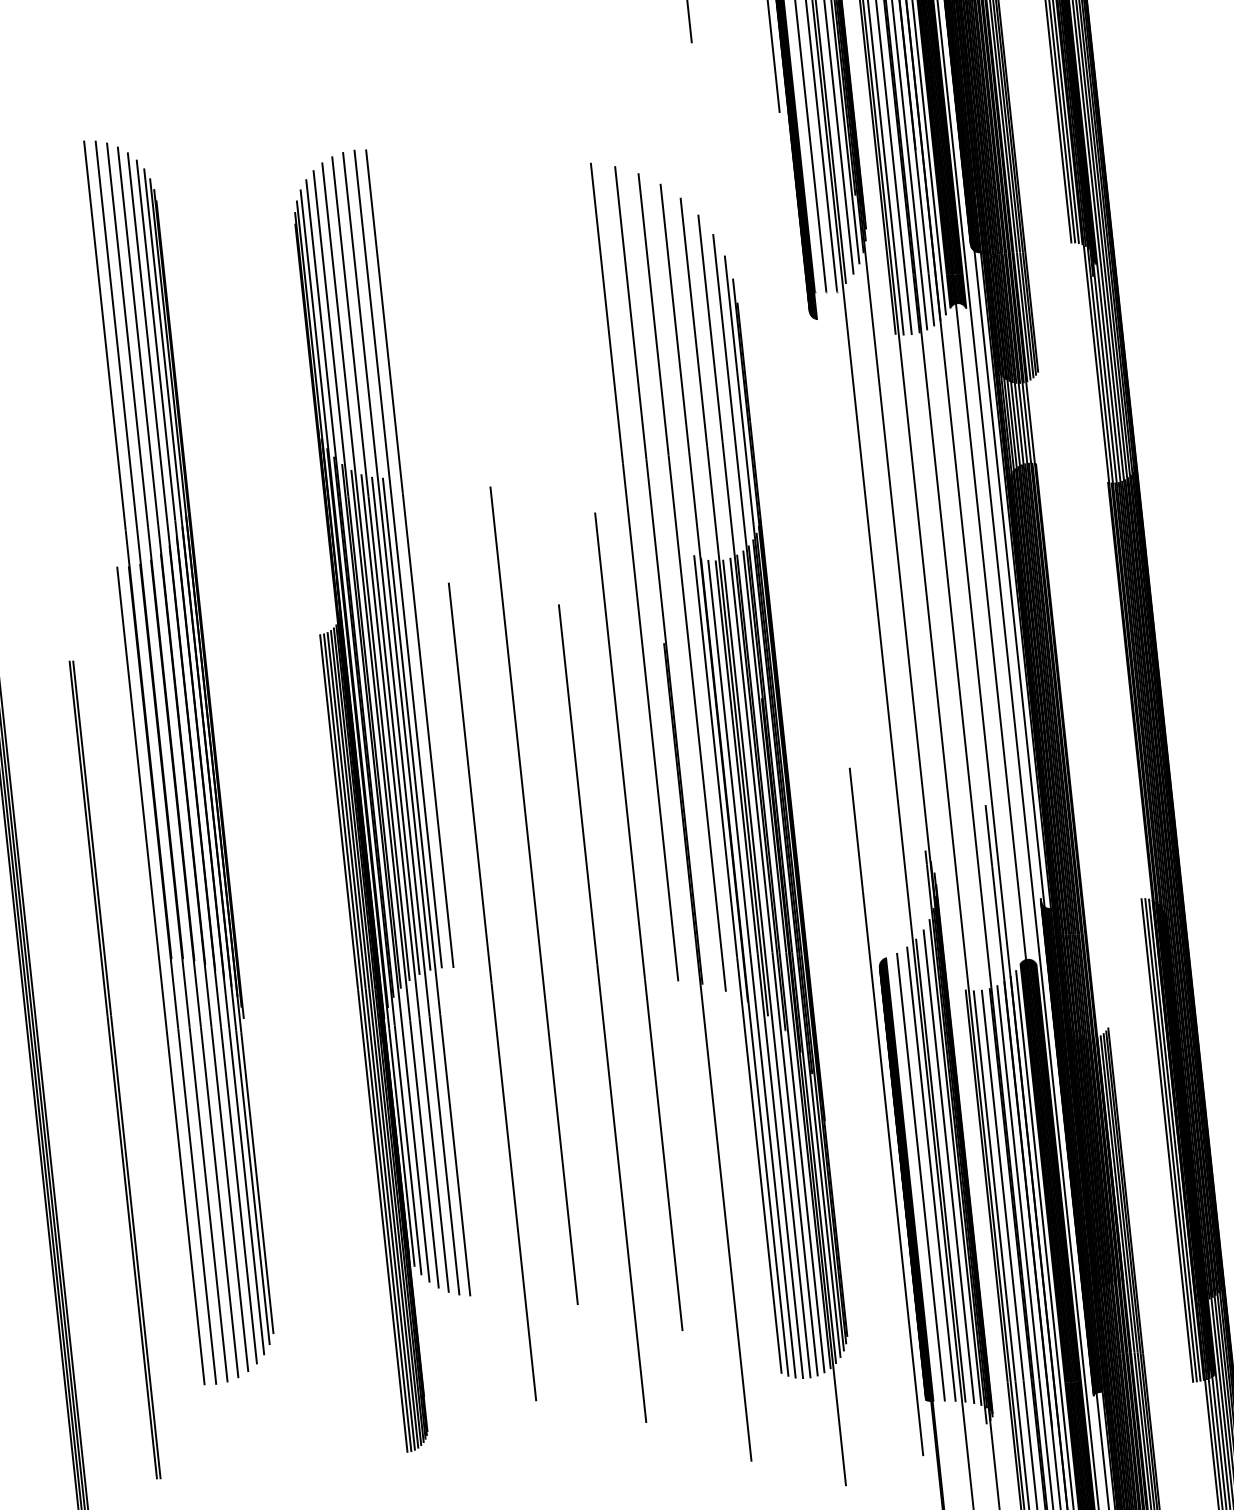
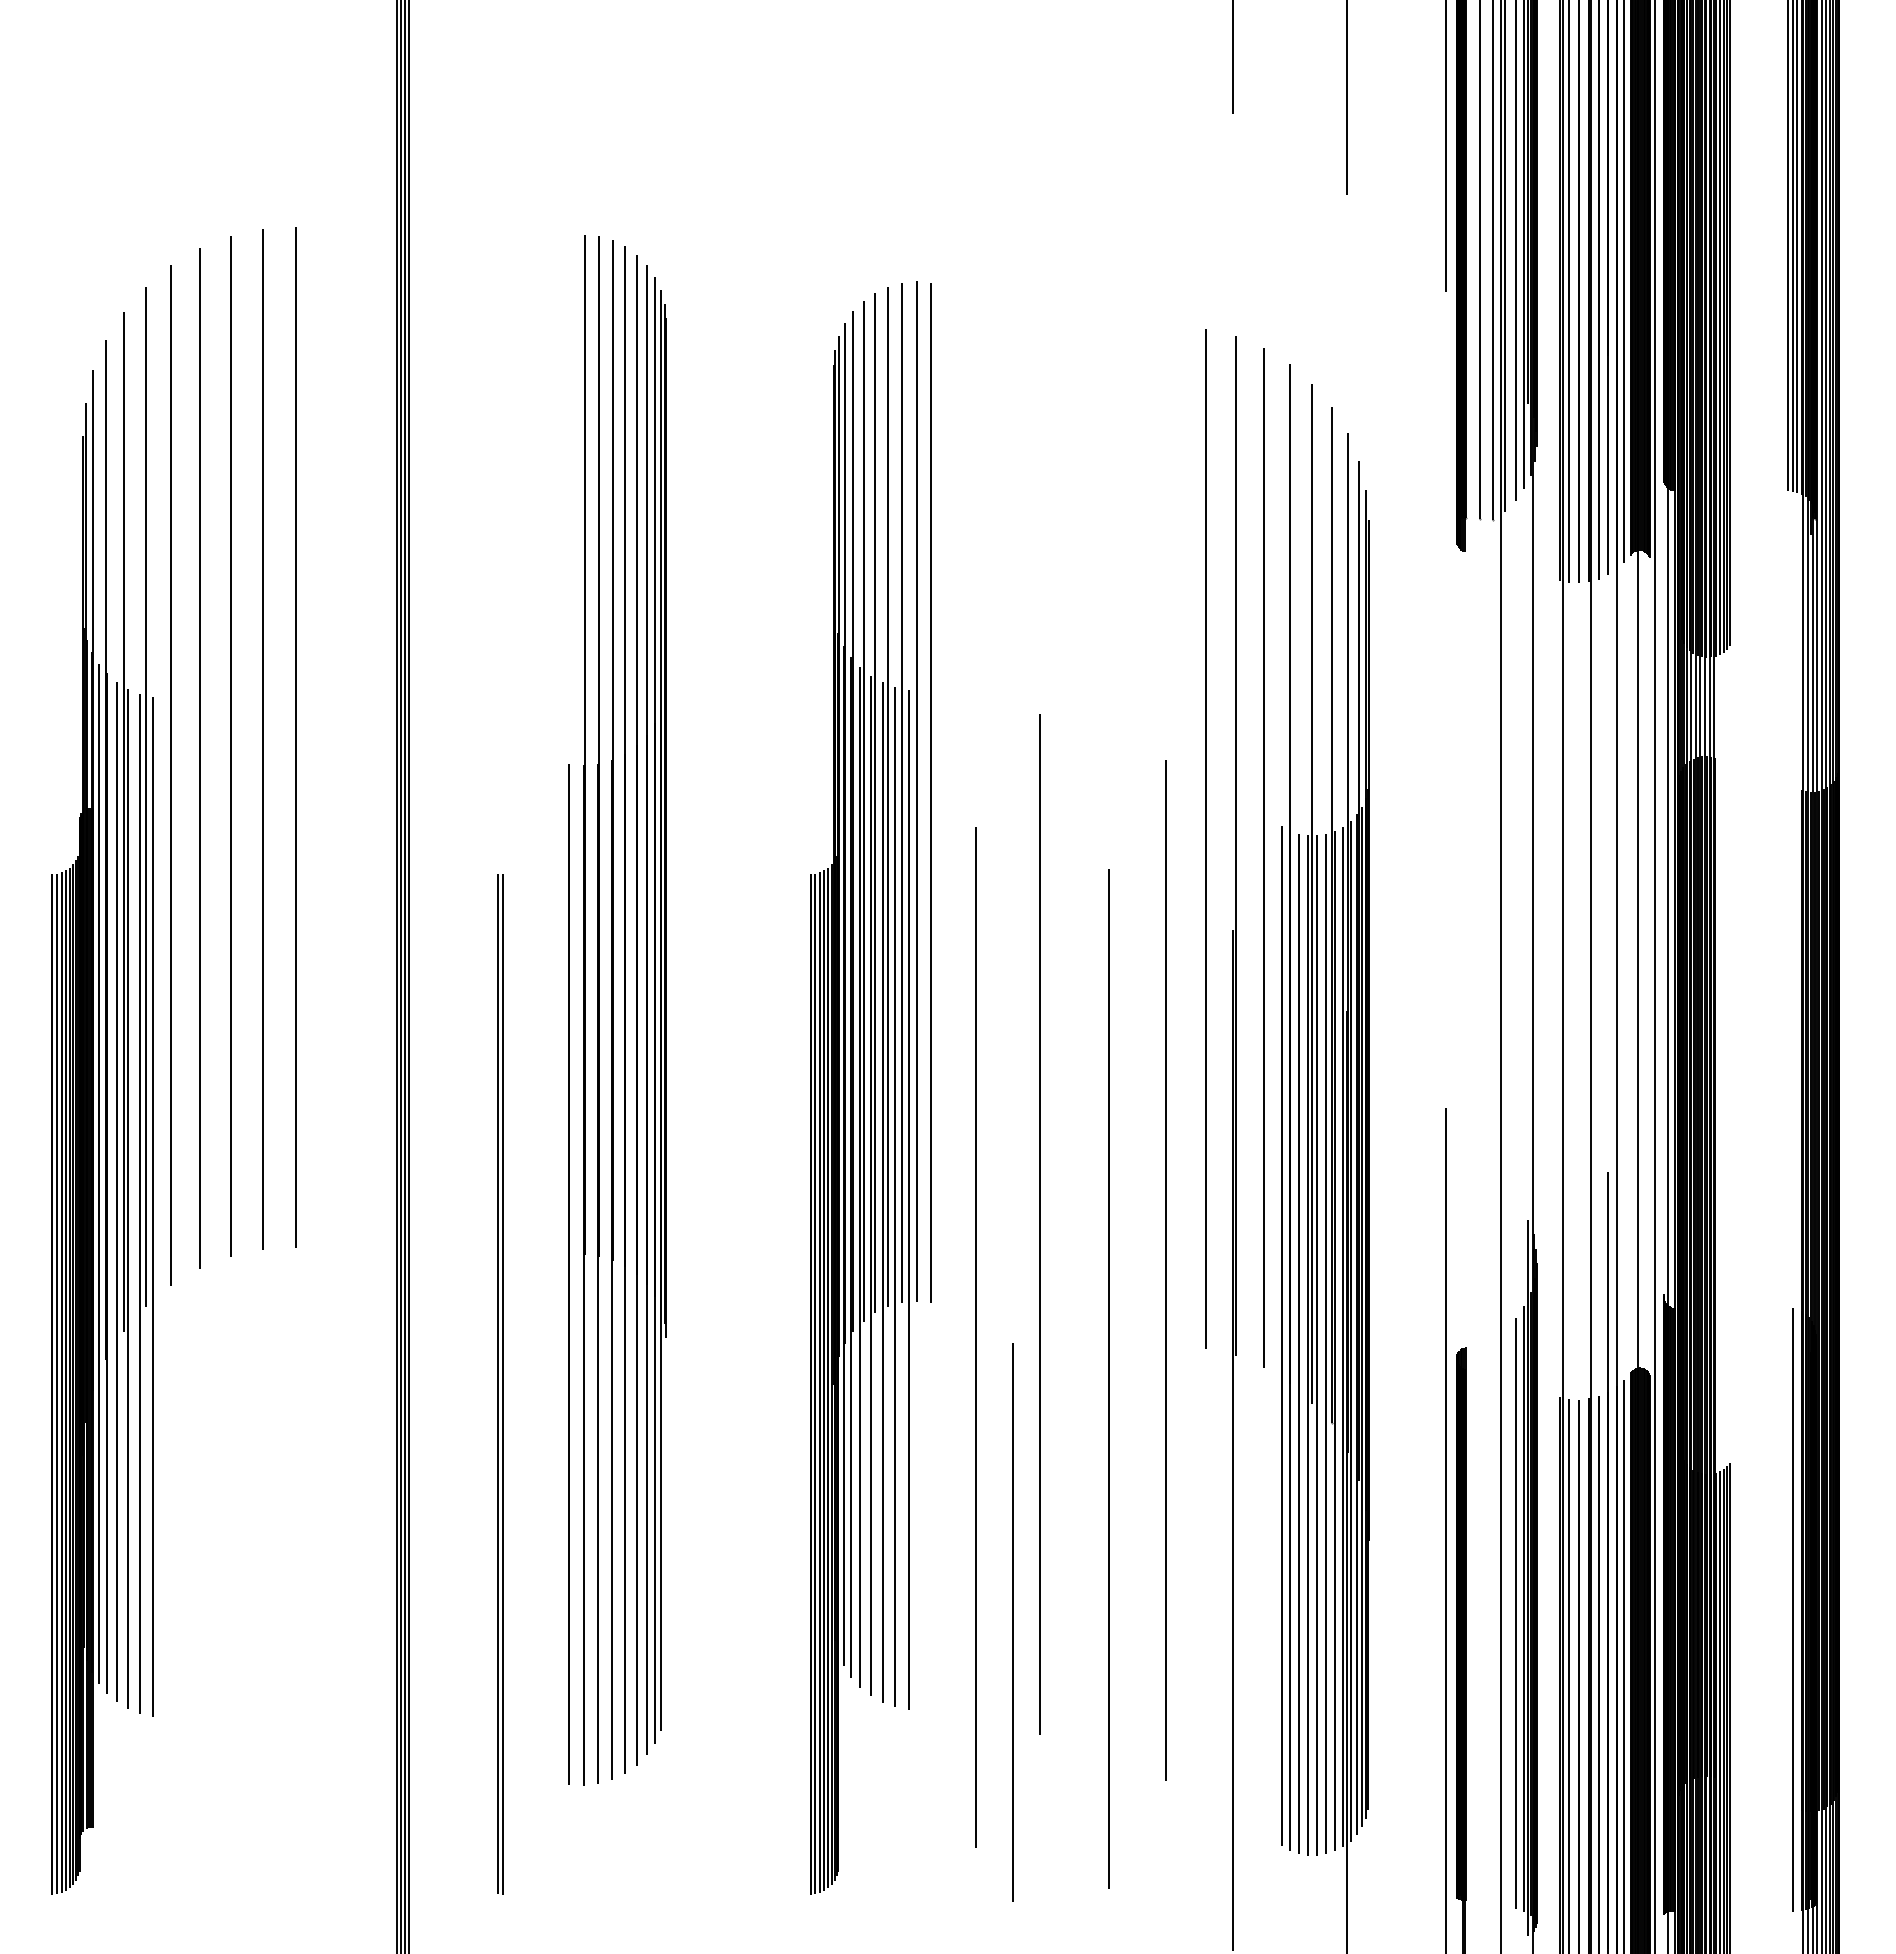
line: (1167, 1140) -> (1788, 1609), removed
line: (1174, 1140) -> (1797, 1610), removed
line: (941, 1170) -> (1505, 1616), removed
line: (930, 1173) -> (1492, 1619), removed
line: (920, 1177) -> (1012, 1622), moved

